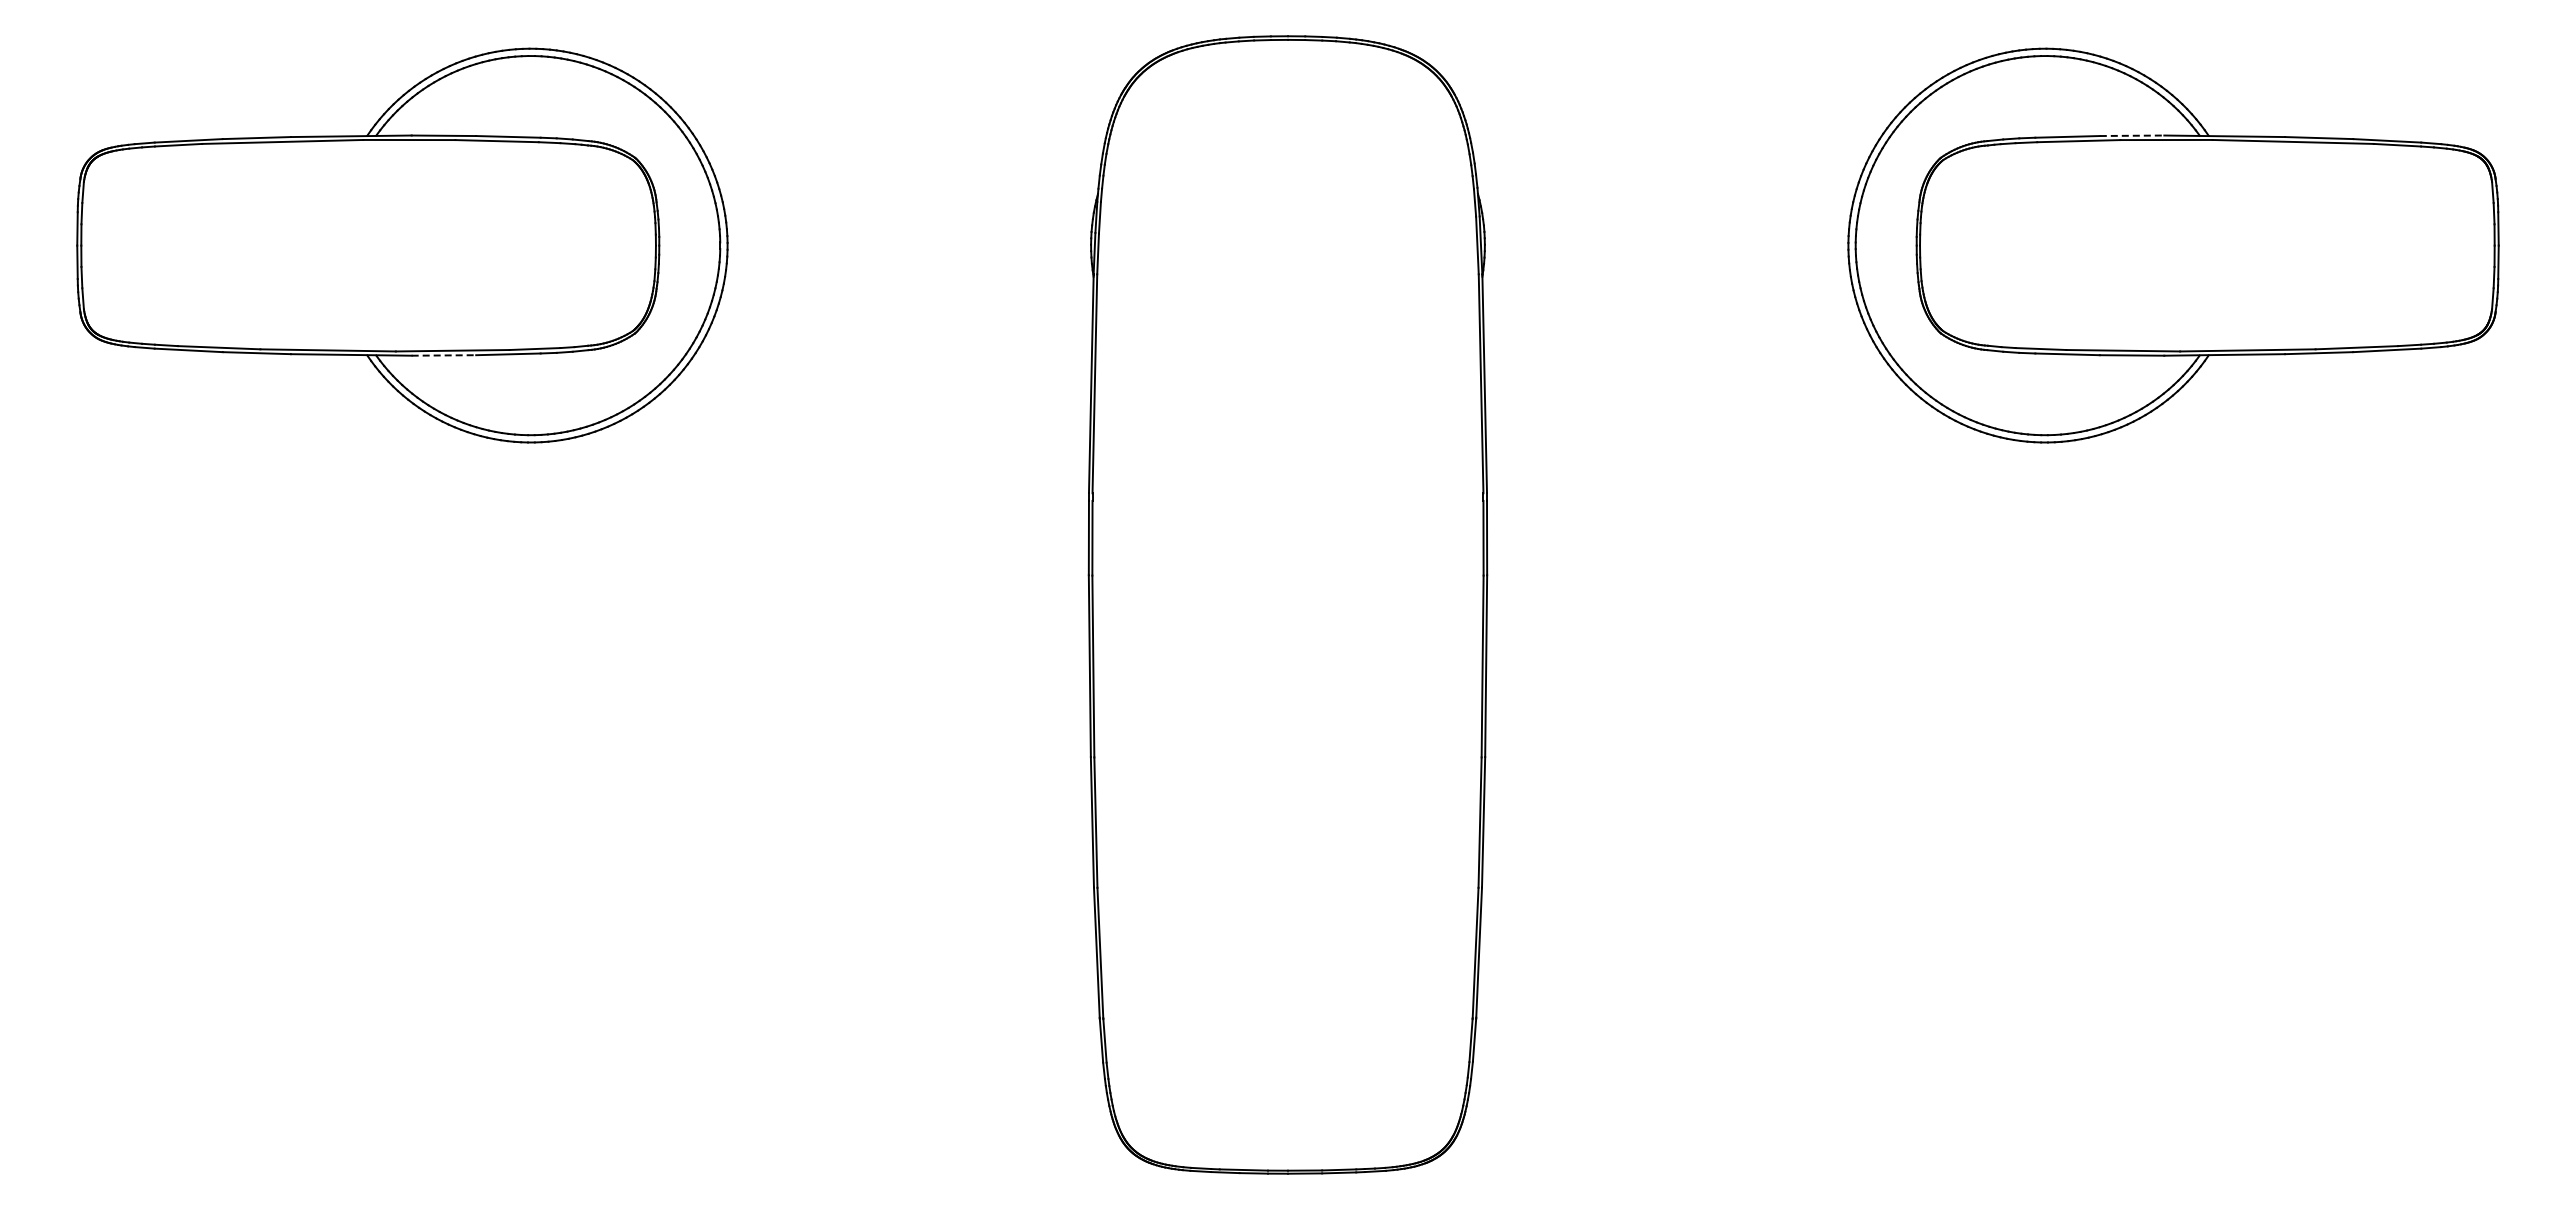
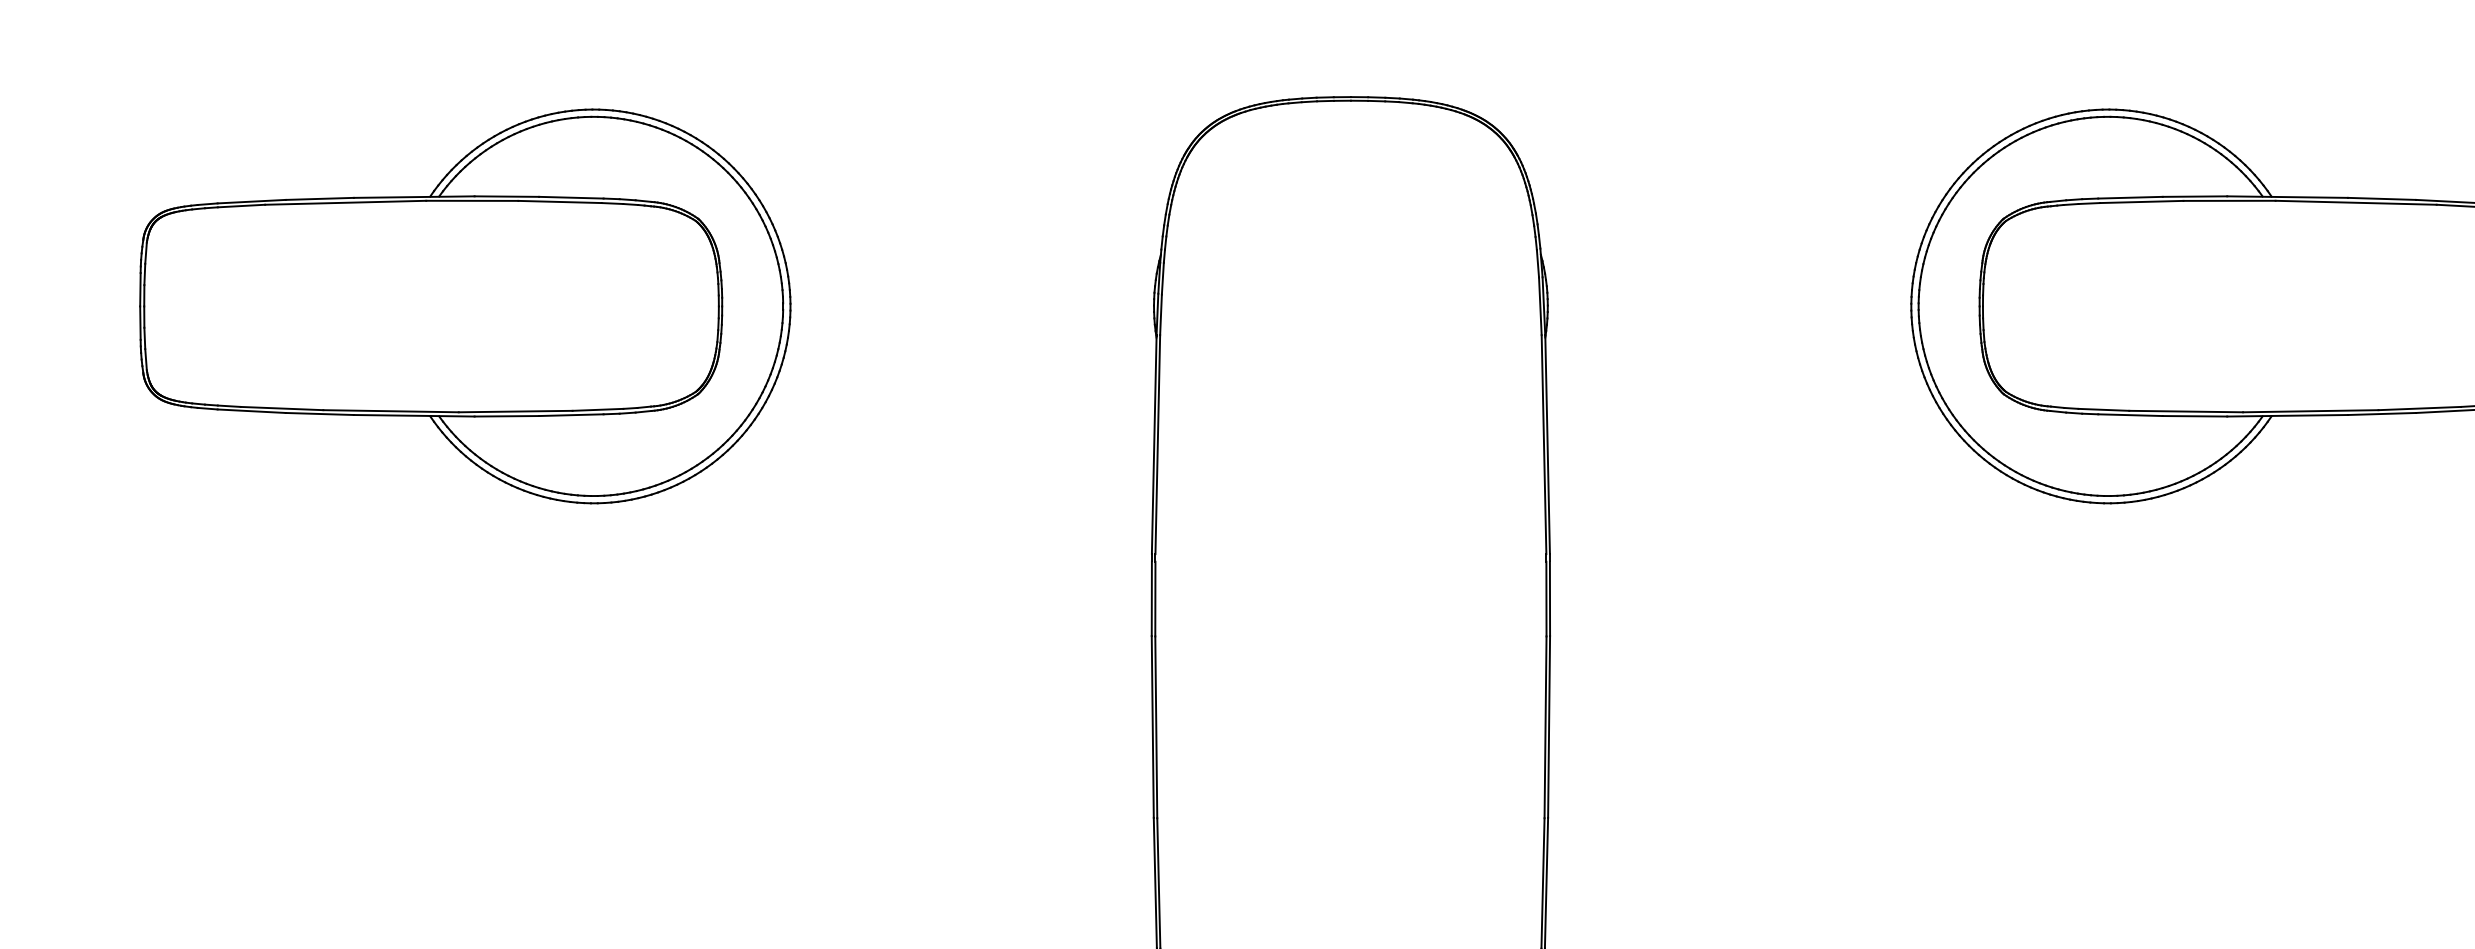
line: (2132, 135) -> (2195, 196), dashed -> solid
line: (444, 355) -> (507, 416), dashed -> solid

